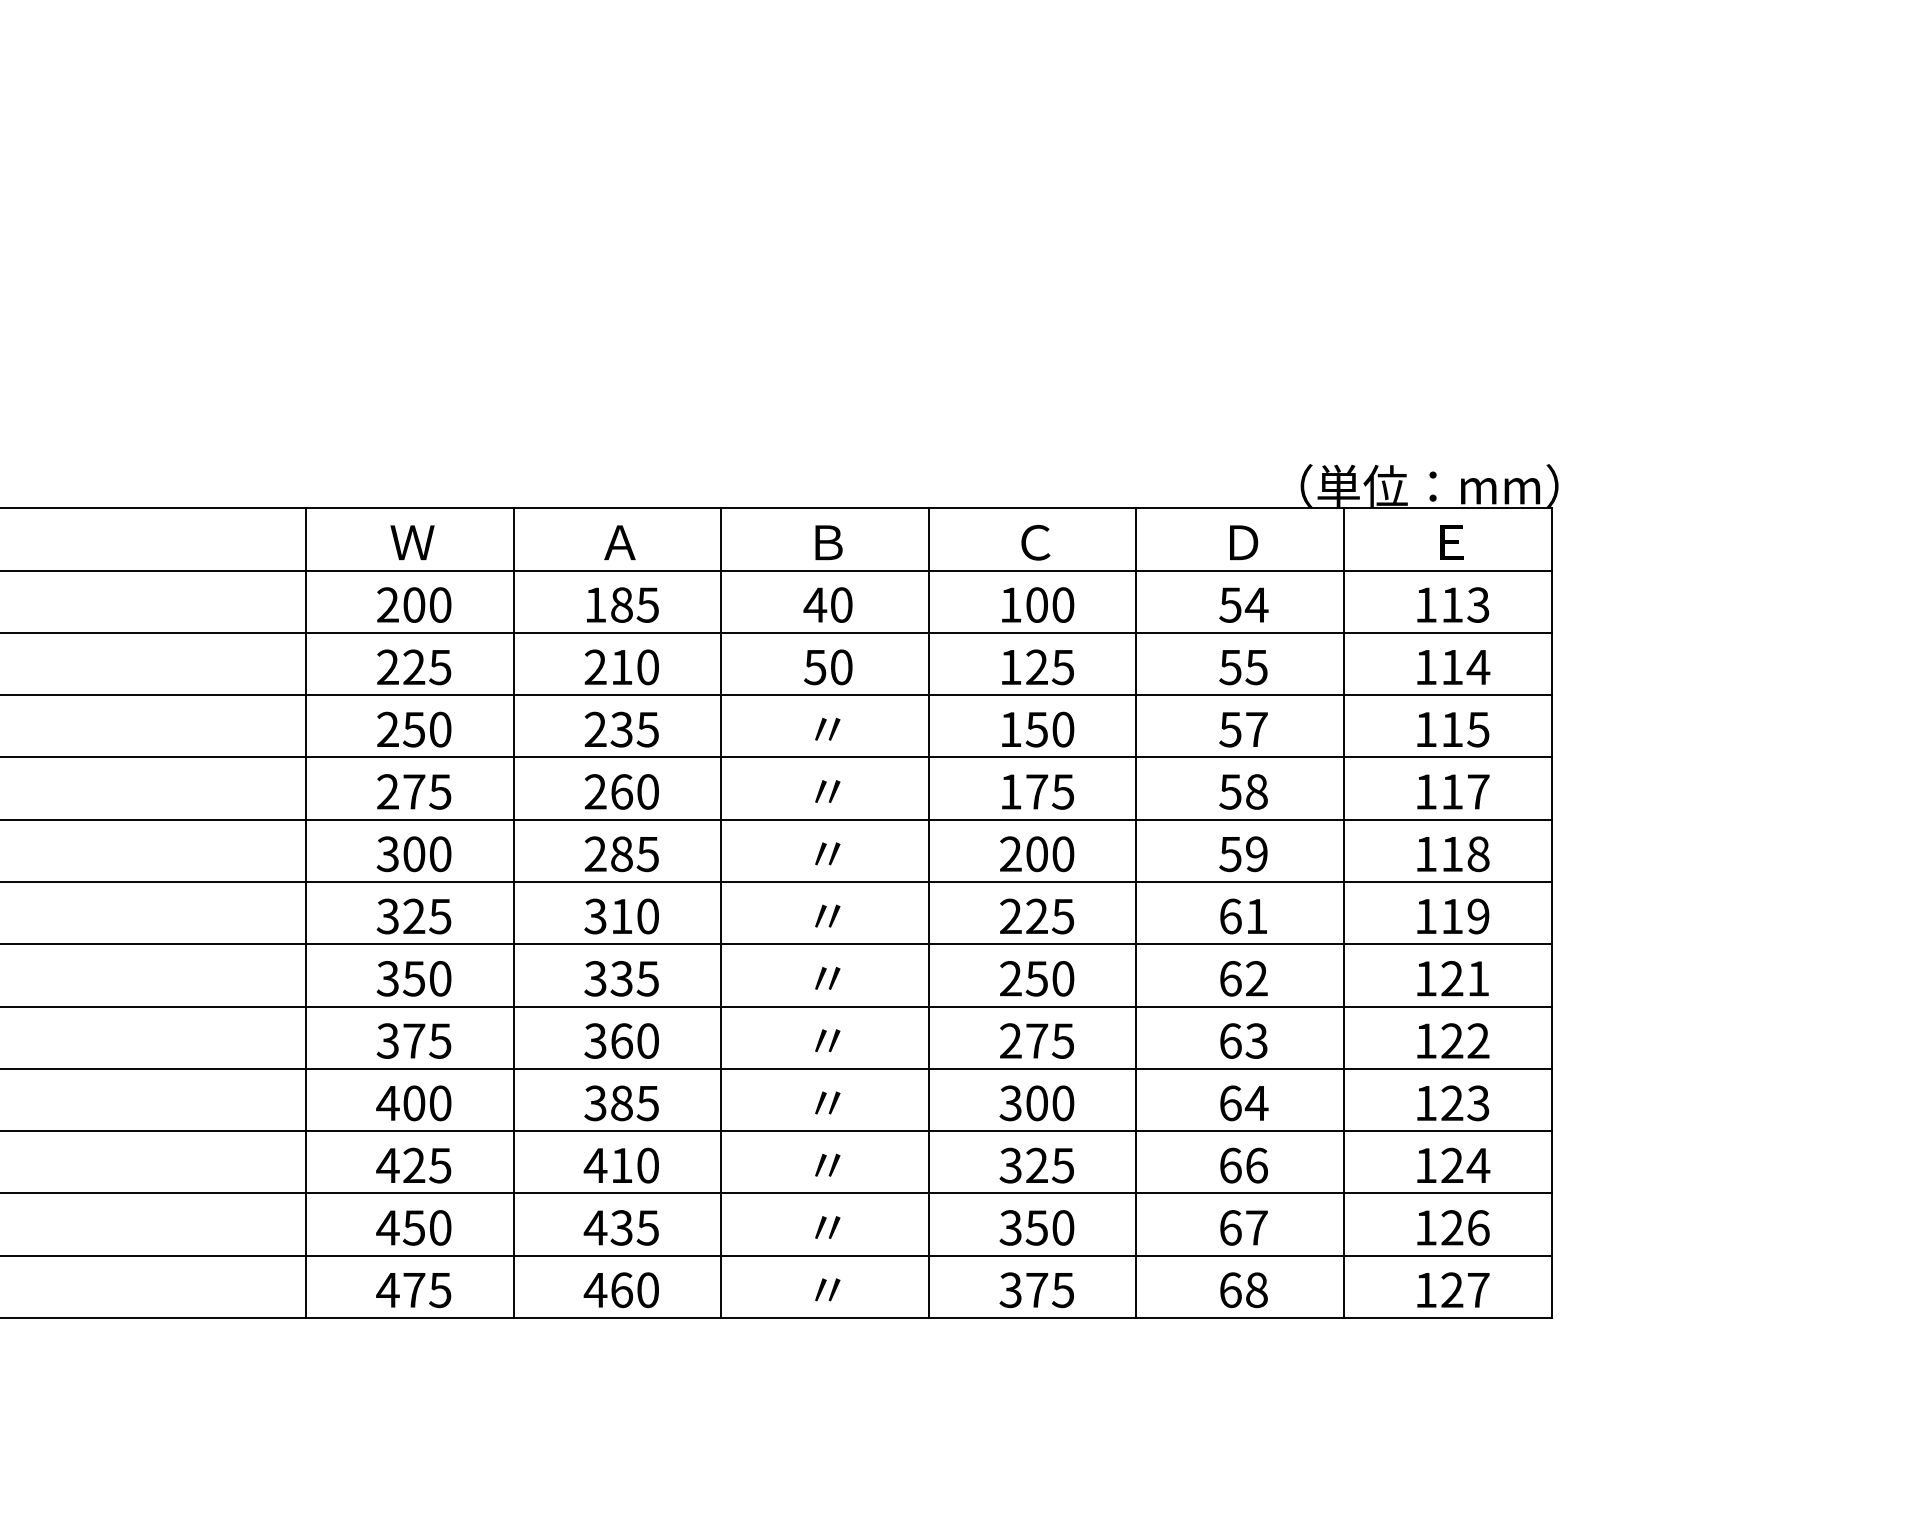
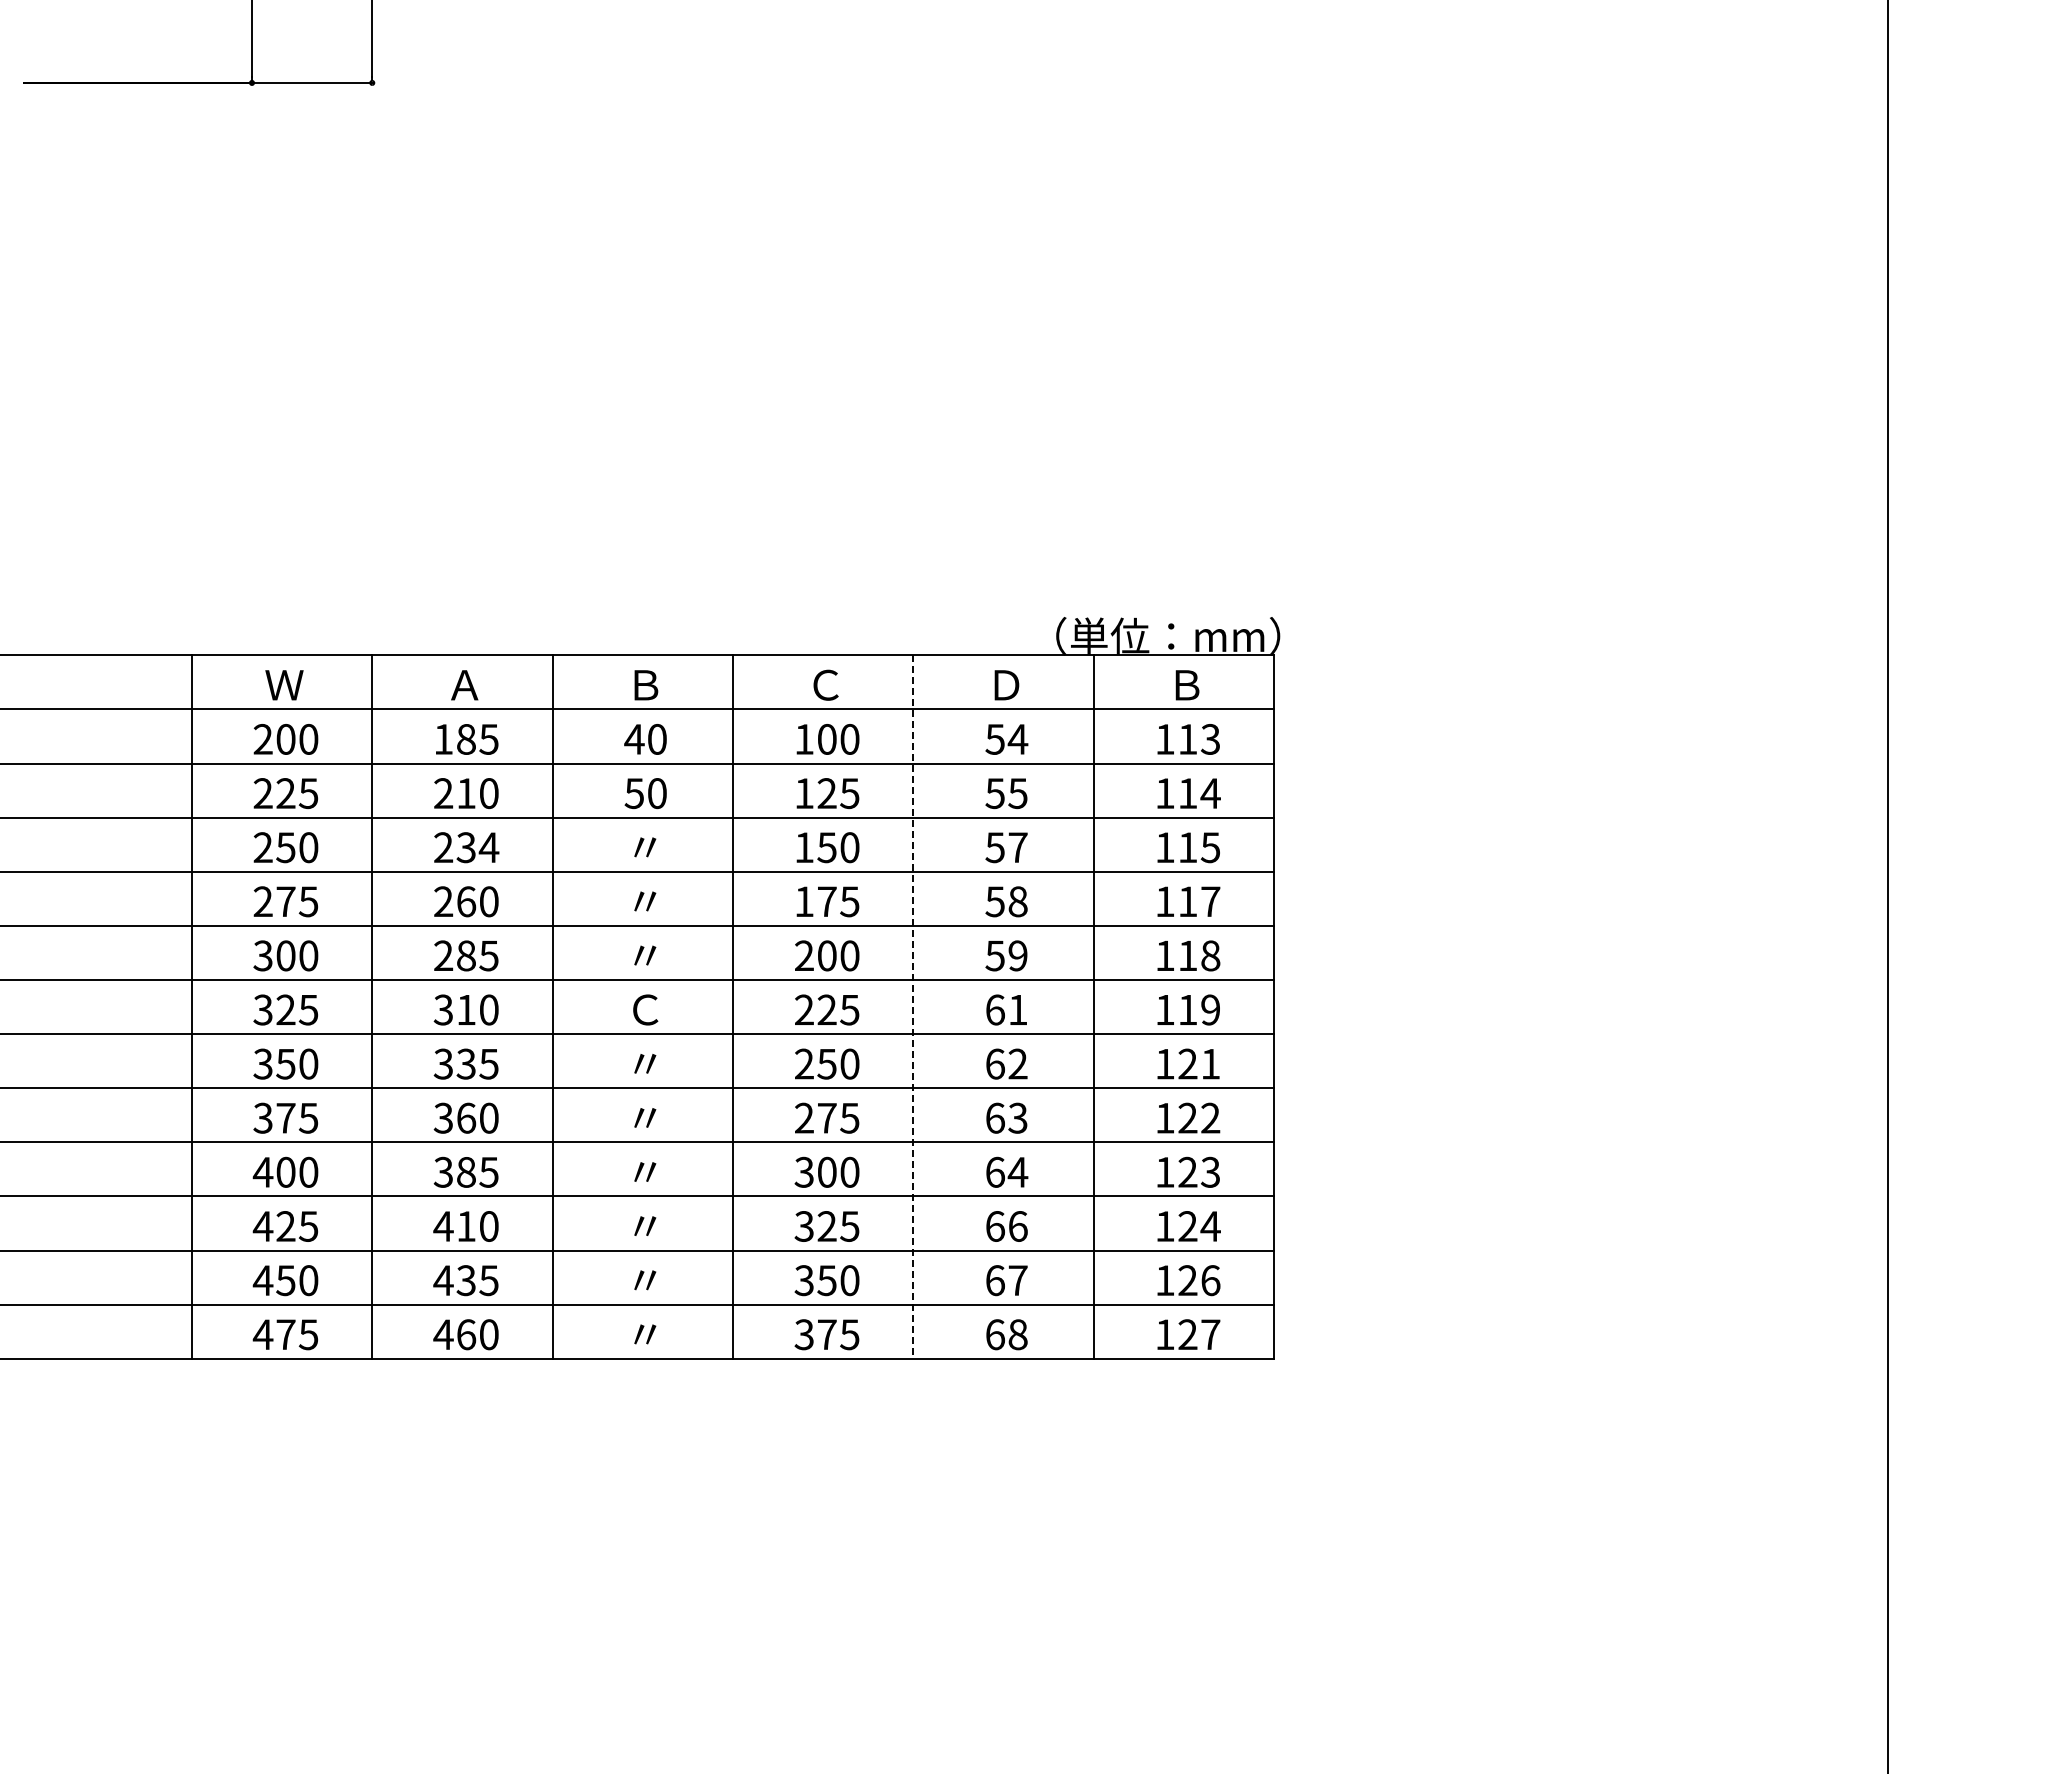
text: (1451, 543) -> (1187, 685), Ｅ -> Ｂ
text: (647, 729) -> (488, 847), 235 -> 234
line: (1136, 913) -> (913, 1007), solid -> dashed
text: (828, 915) -> (645, 1009), 〃 -> Ｃ

